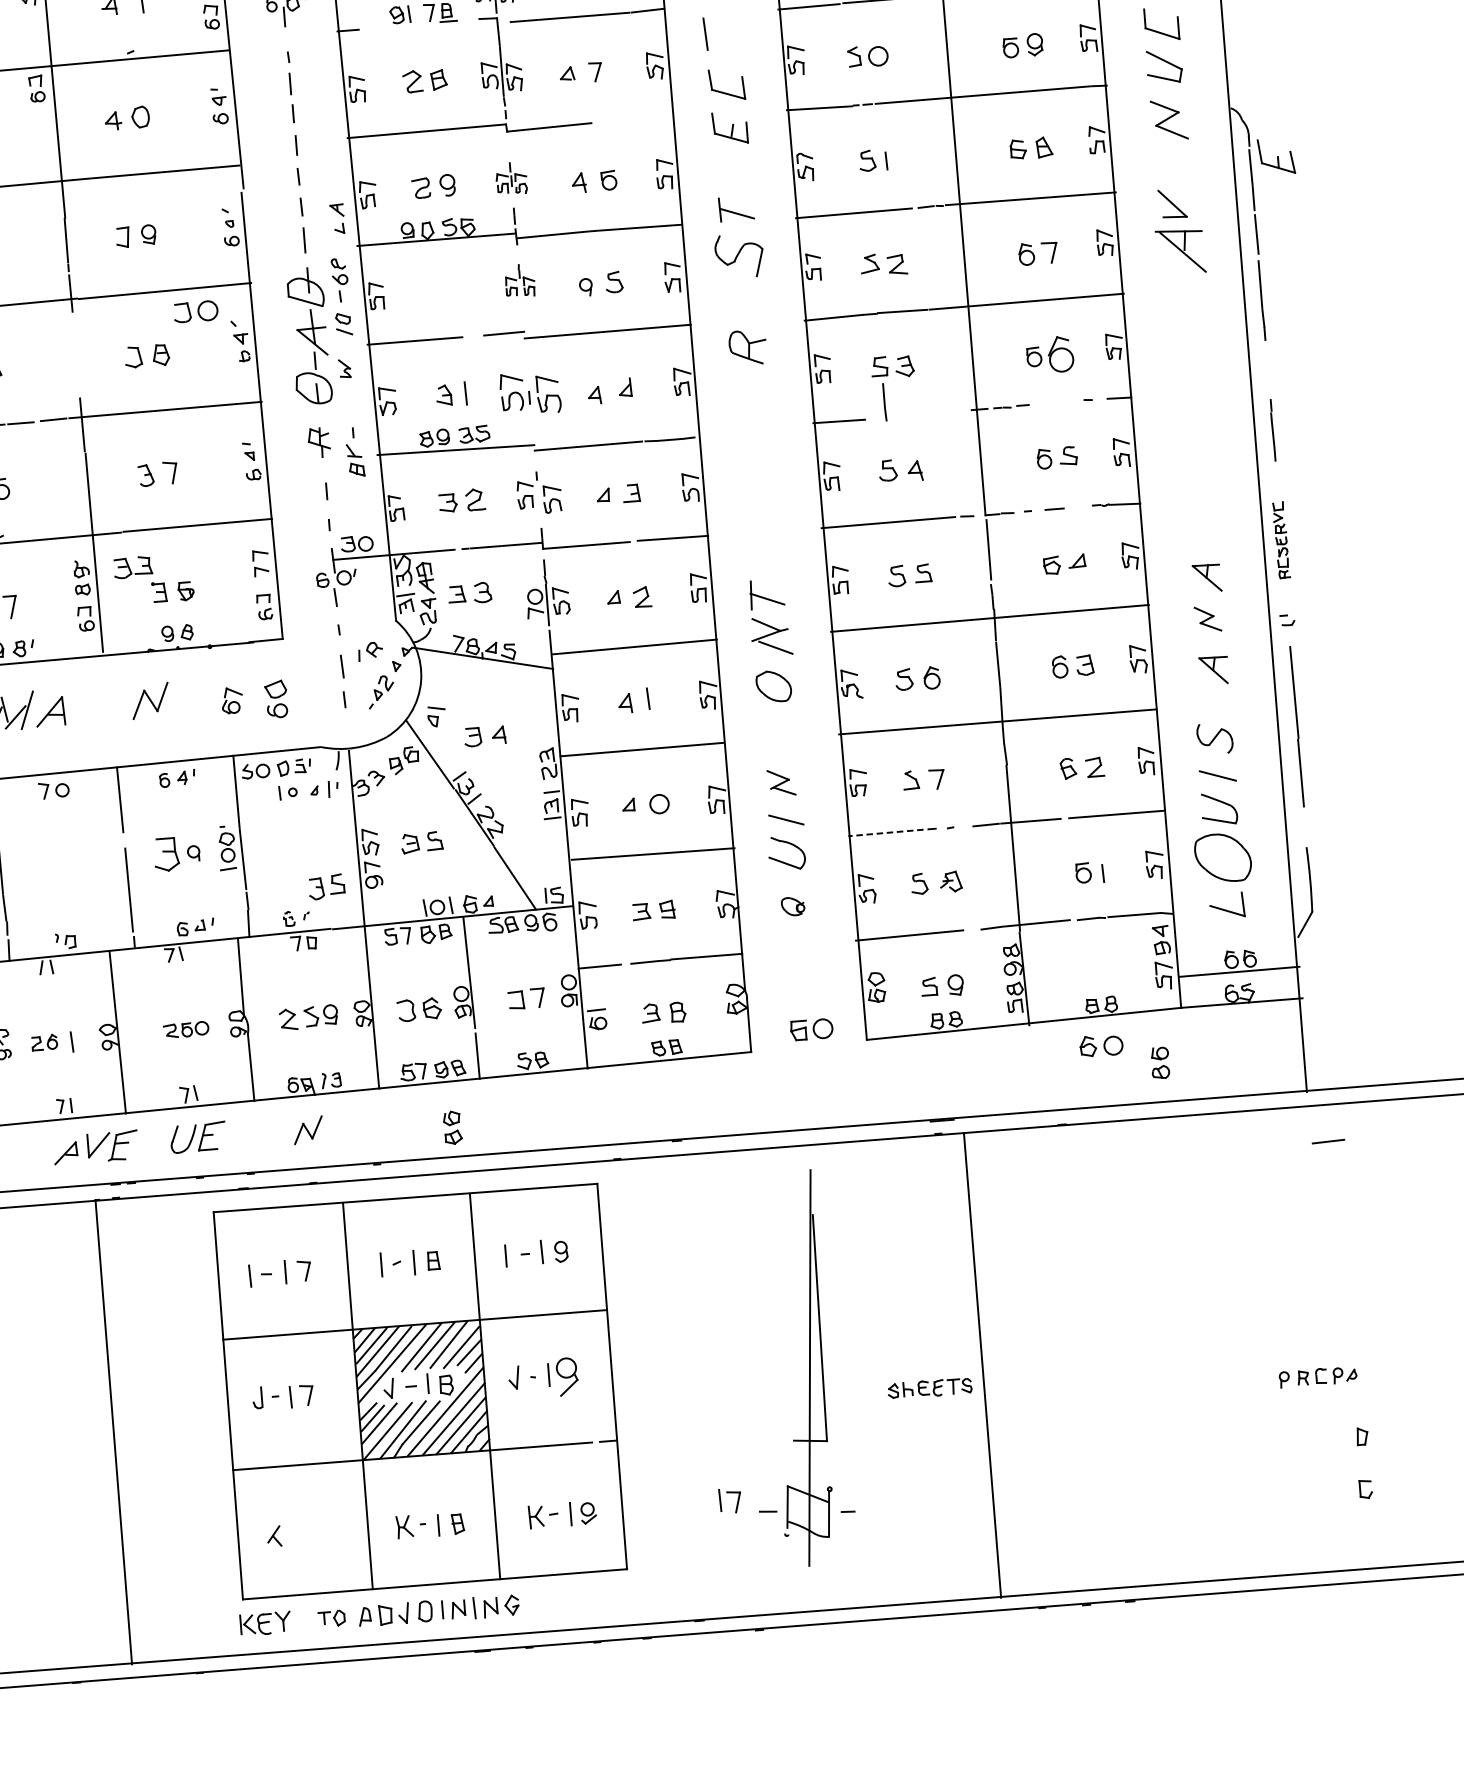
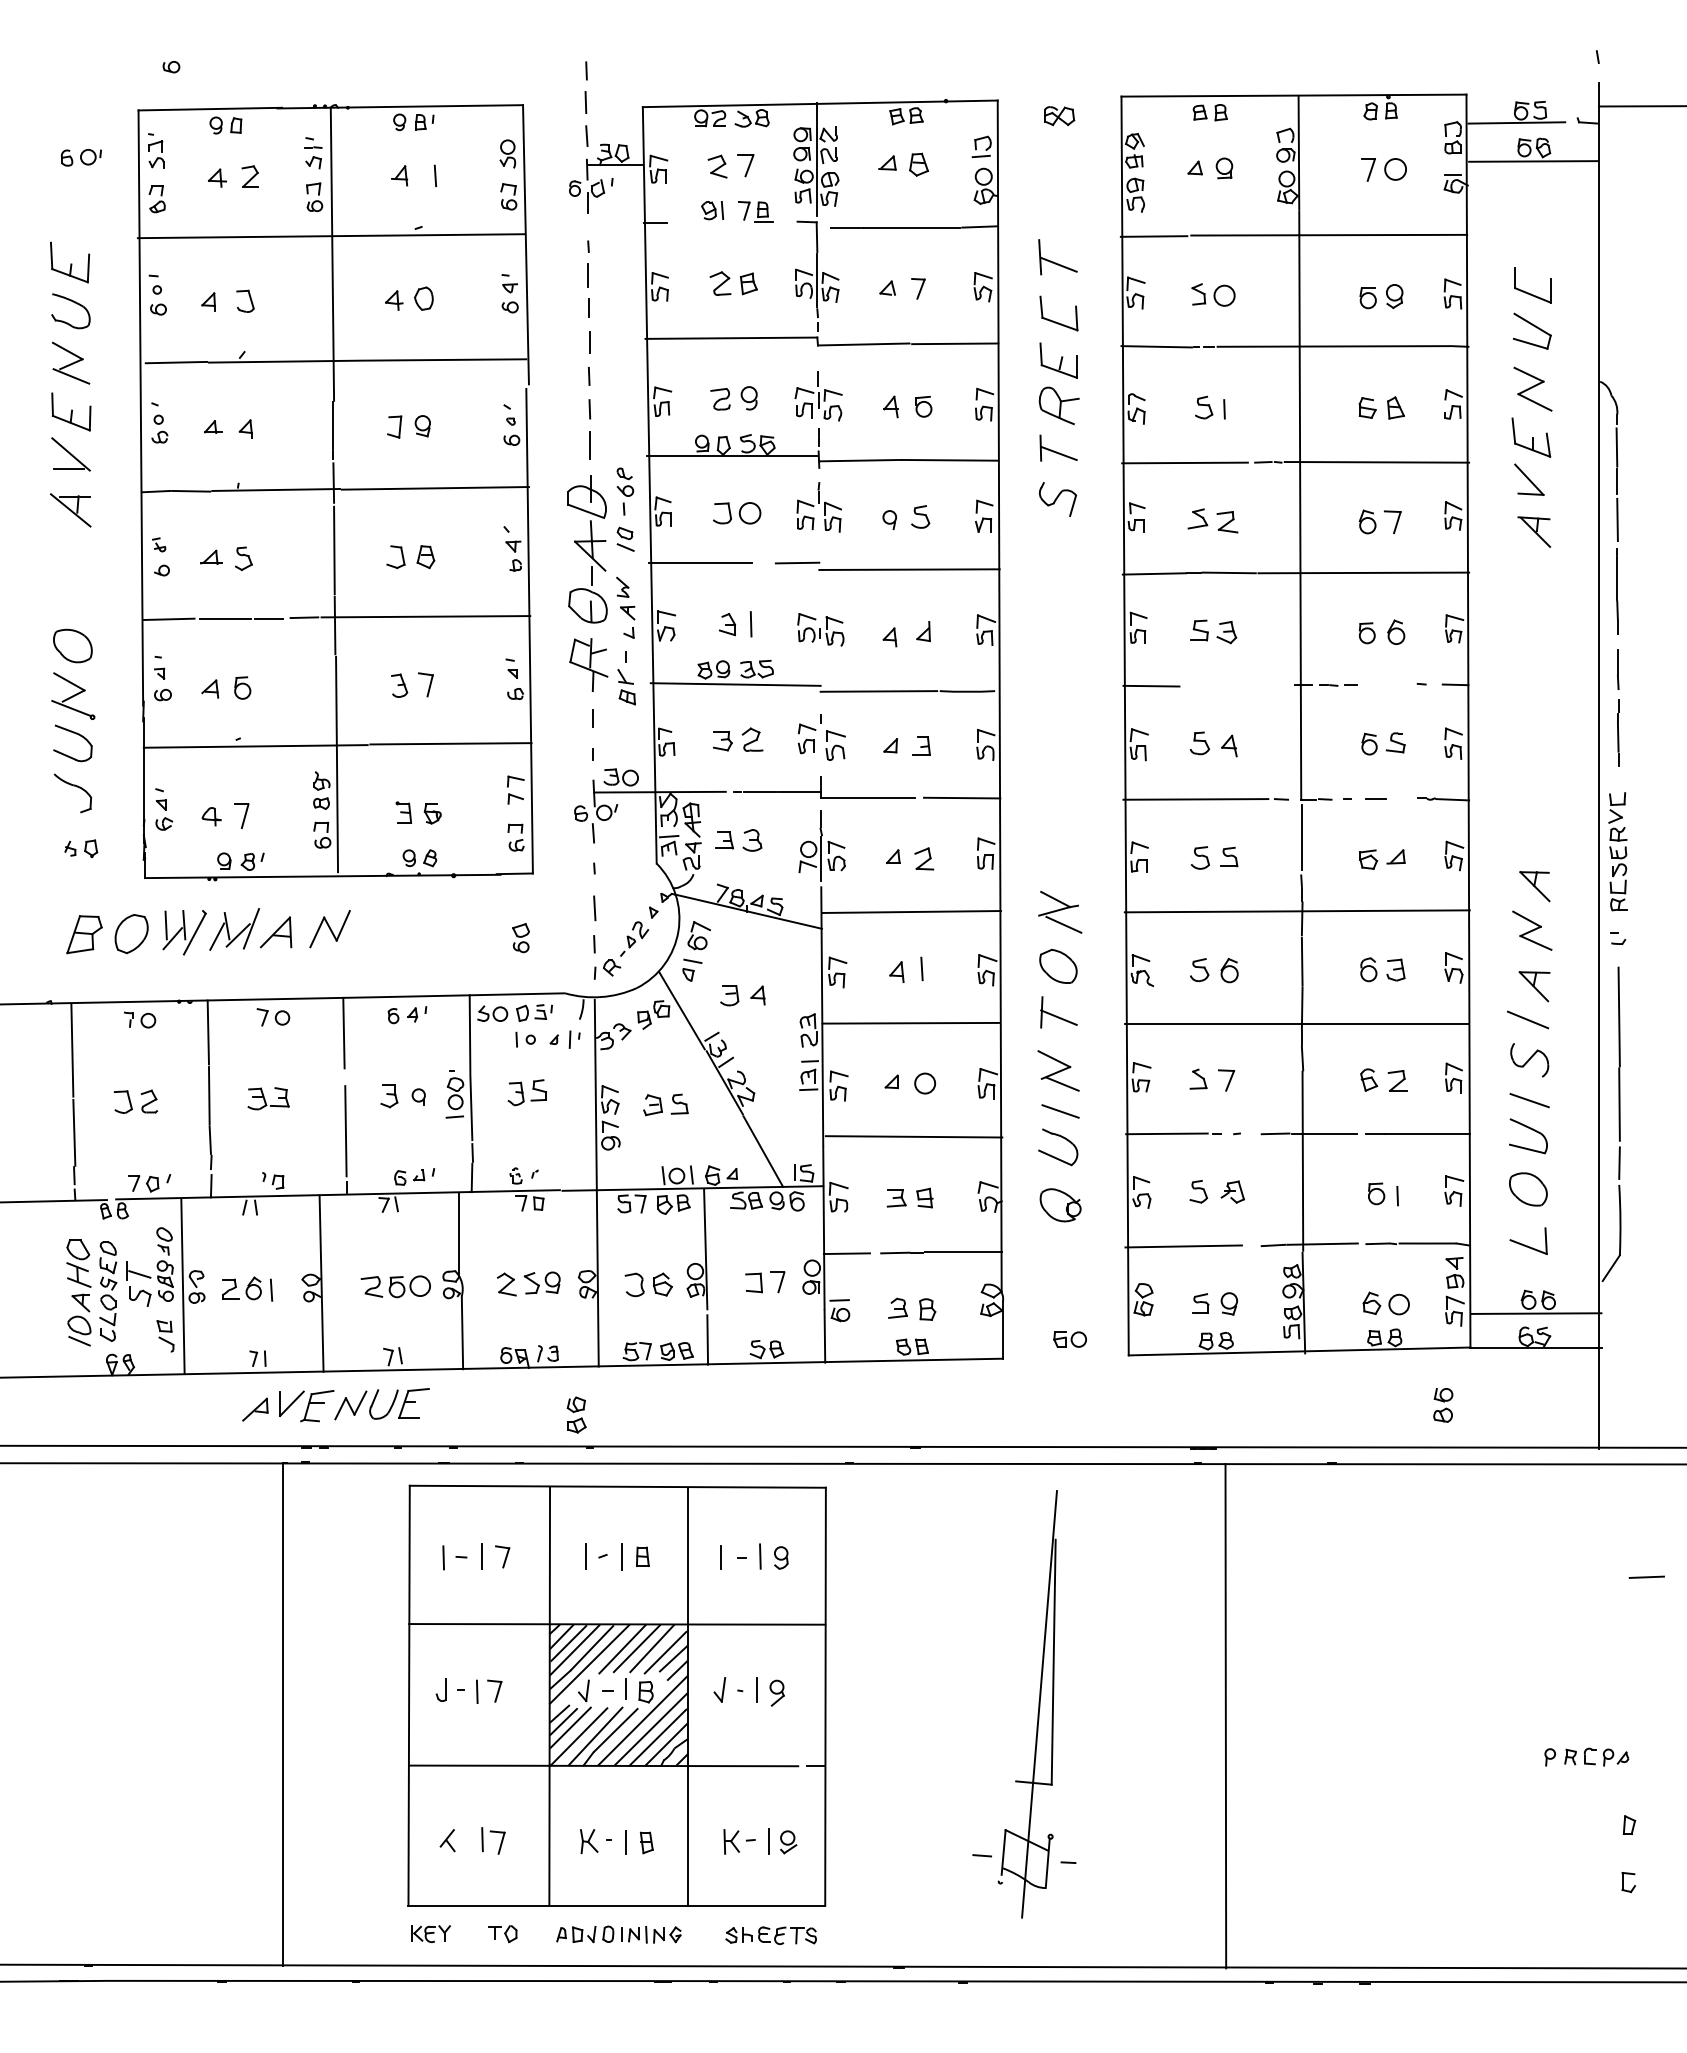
line: (722, 39) -> (1058, 264), added
part: (36, 88) -> (314, 197), moved
line: (633, 119) -> (955, 343), added
part: (1276, 156) -> (1531, 437), moved
part: (511, 178) -> (818, 396), size x1.43
part: (337, 218) -> (627, 621), moved
part: (1181, 251) -> (1534, 531), size x0.62
part: (739, 256) -> (1057, 499), size x0.71
part: (519, 280) -> (818, 507), size x1.43
part: (196, 311) -> (737, 513), moved
part: (747, 347) -> (1058, 405), moved
part: (1061, 353) -> (1396, 631), size x0.62
line: (76, 355) -> (334, 550), added
part: (530, 393) -> (820, 629), size x0.71
line: (885, 402) -> (1618, 669), moved
part: (318, 442) -> (588, 664), size x1.67
part: (1280, 540) -> (1617, 851), size x1.43
part: (132, 567) -> (268, 1098), moved
part: (766, 594) -> (1058, 1012), moved
part: (1208, 619) -> (1532, 930), size x1.43
part: (370, 651) -> (607, 969), moved
part: (276, 699) -> (520, 938), size x0.71
part: (231, 700) -> (698, 935), moved
part: (150, 701) -> (329, 929), moved
line: (1210, 701) -> (1527, 1019), added
part: (781, 782) -> (1058, 1070), size x1.43
line: (1305, 826) -> (1619, 1162), added
line: (885, 832) -> (1166, 1133), dashed -> solid
part: (166, 854) -> (389, 1096), size x0.62
part: (1223, 858) -> (1528, 1189), size x0.62
part: (326, 886) -> (526, 1092), moved
part: (793, 906) -> (1060, 1205), size x1.67
part: (186, 1029) -> (395, 1286), size x1.43
part: (811, 1029) -> (1069, 1339), size x0.71
part: (44, 1042) -> (241, 1288), size x1.43
part: (1100, 1045) -> (1385, 1303), moved
part: (452, 1127) -> (576, 1414), moved
part: (308, 1130) -> (350, 1405), moved
line: (1328, 1140) -> (1646, 1576), moved
part: (566, 1376) -> (776, 1692), size x0.62
part: (929, 1388) -> (770, 1935), moved
part: (736, 1501) -> (500, 1842), moved
part: (438, 1610) -> (618, 1934), size x0.71
part: (265, 1624) -> (430, 1934), size x0.71

